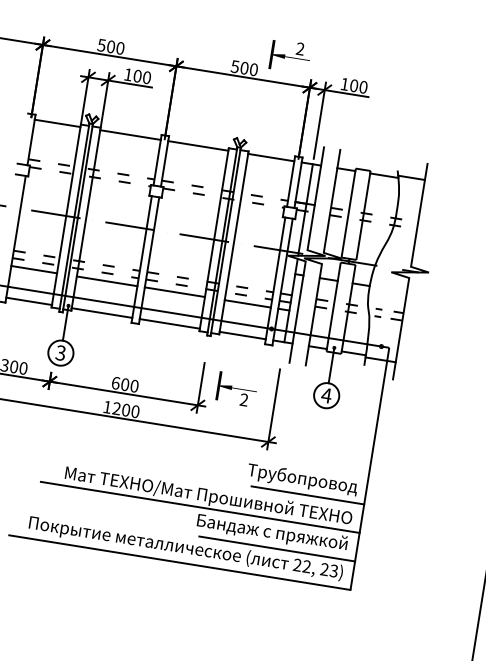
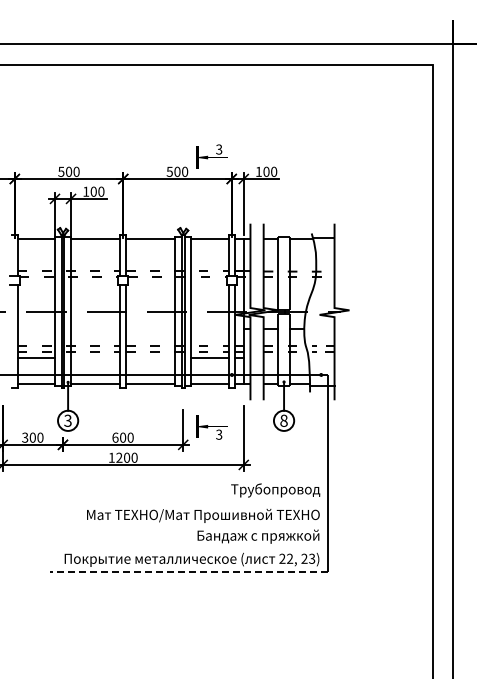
text: (300, 49) -> (219, 149), 2 -> 3
line: (106, 281) -> (95, 358), removed
line: (174, 292) -> (150, 358), removed
text: (326, 395) -> (283, 420), 4 -> 8
text: (244, 399) -> (219, 434), 2 -> 3
line: (307, 495) -> (281, 502), removed
line: (199, 507) -> (197, 525), removed
line: (277, 548) -> (264, 548), removed
line: (179, 562) -> (188, 571), solid -> dashed

